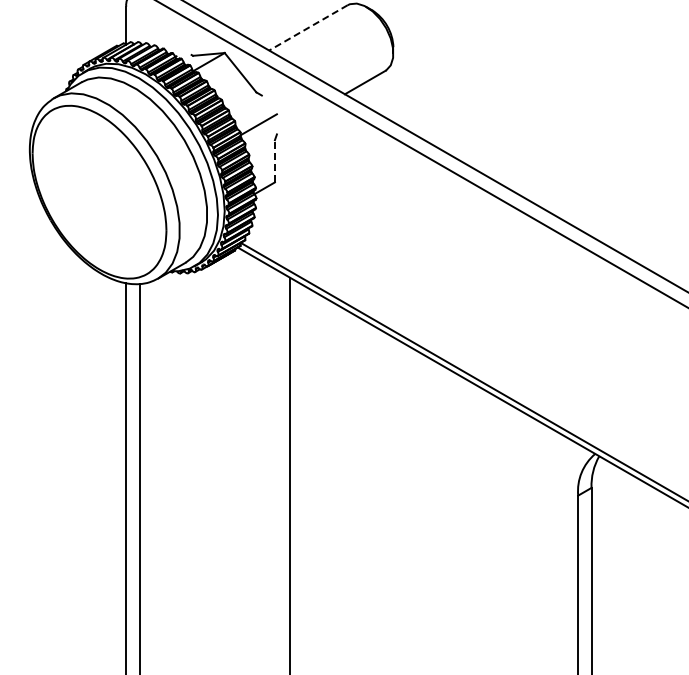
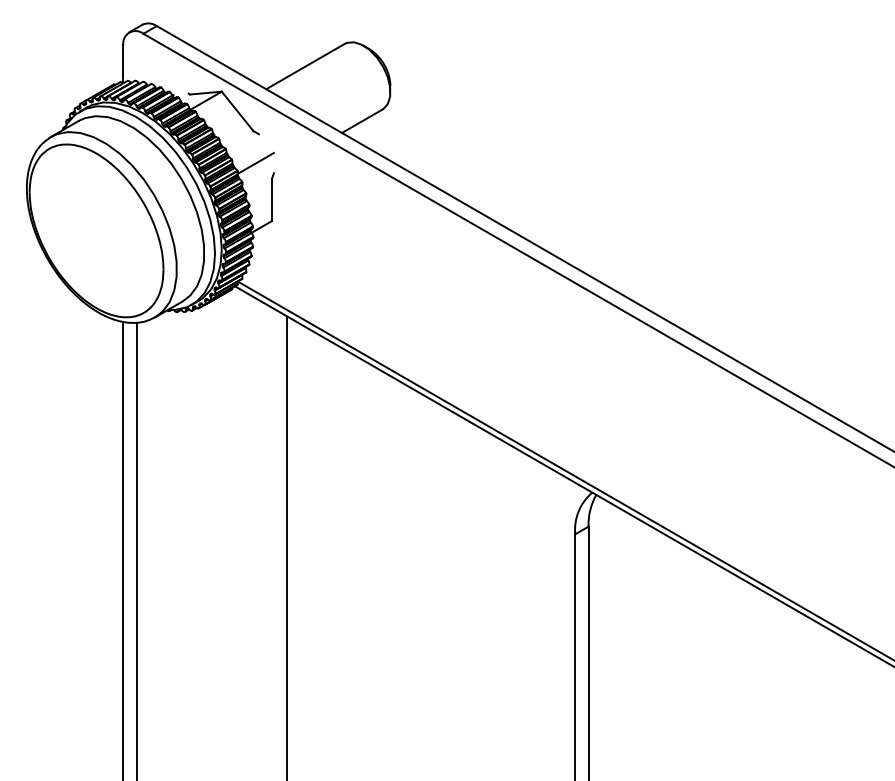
line: (308, 27) -> (305, 66), dashed -> solid
line: (274, 160) -> (271, 199), dashed -> solid

